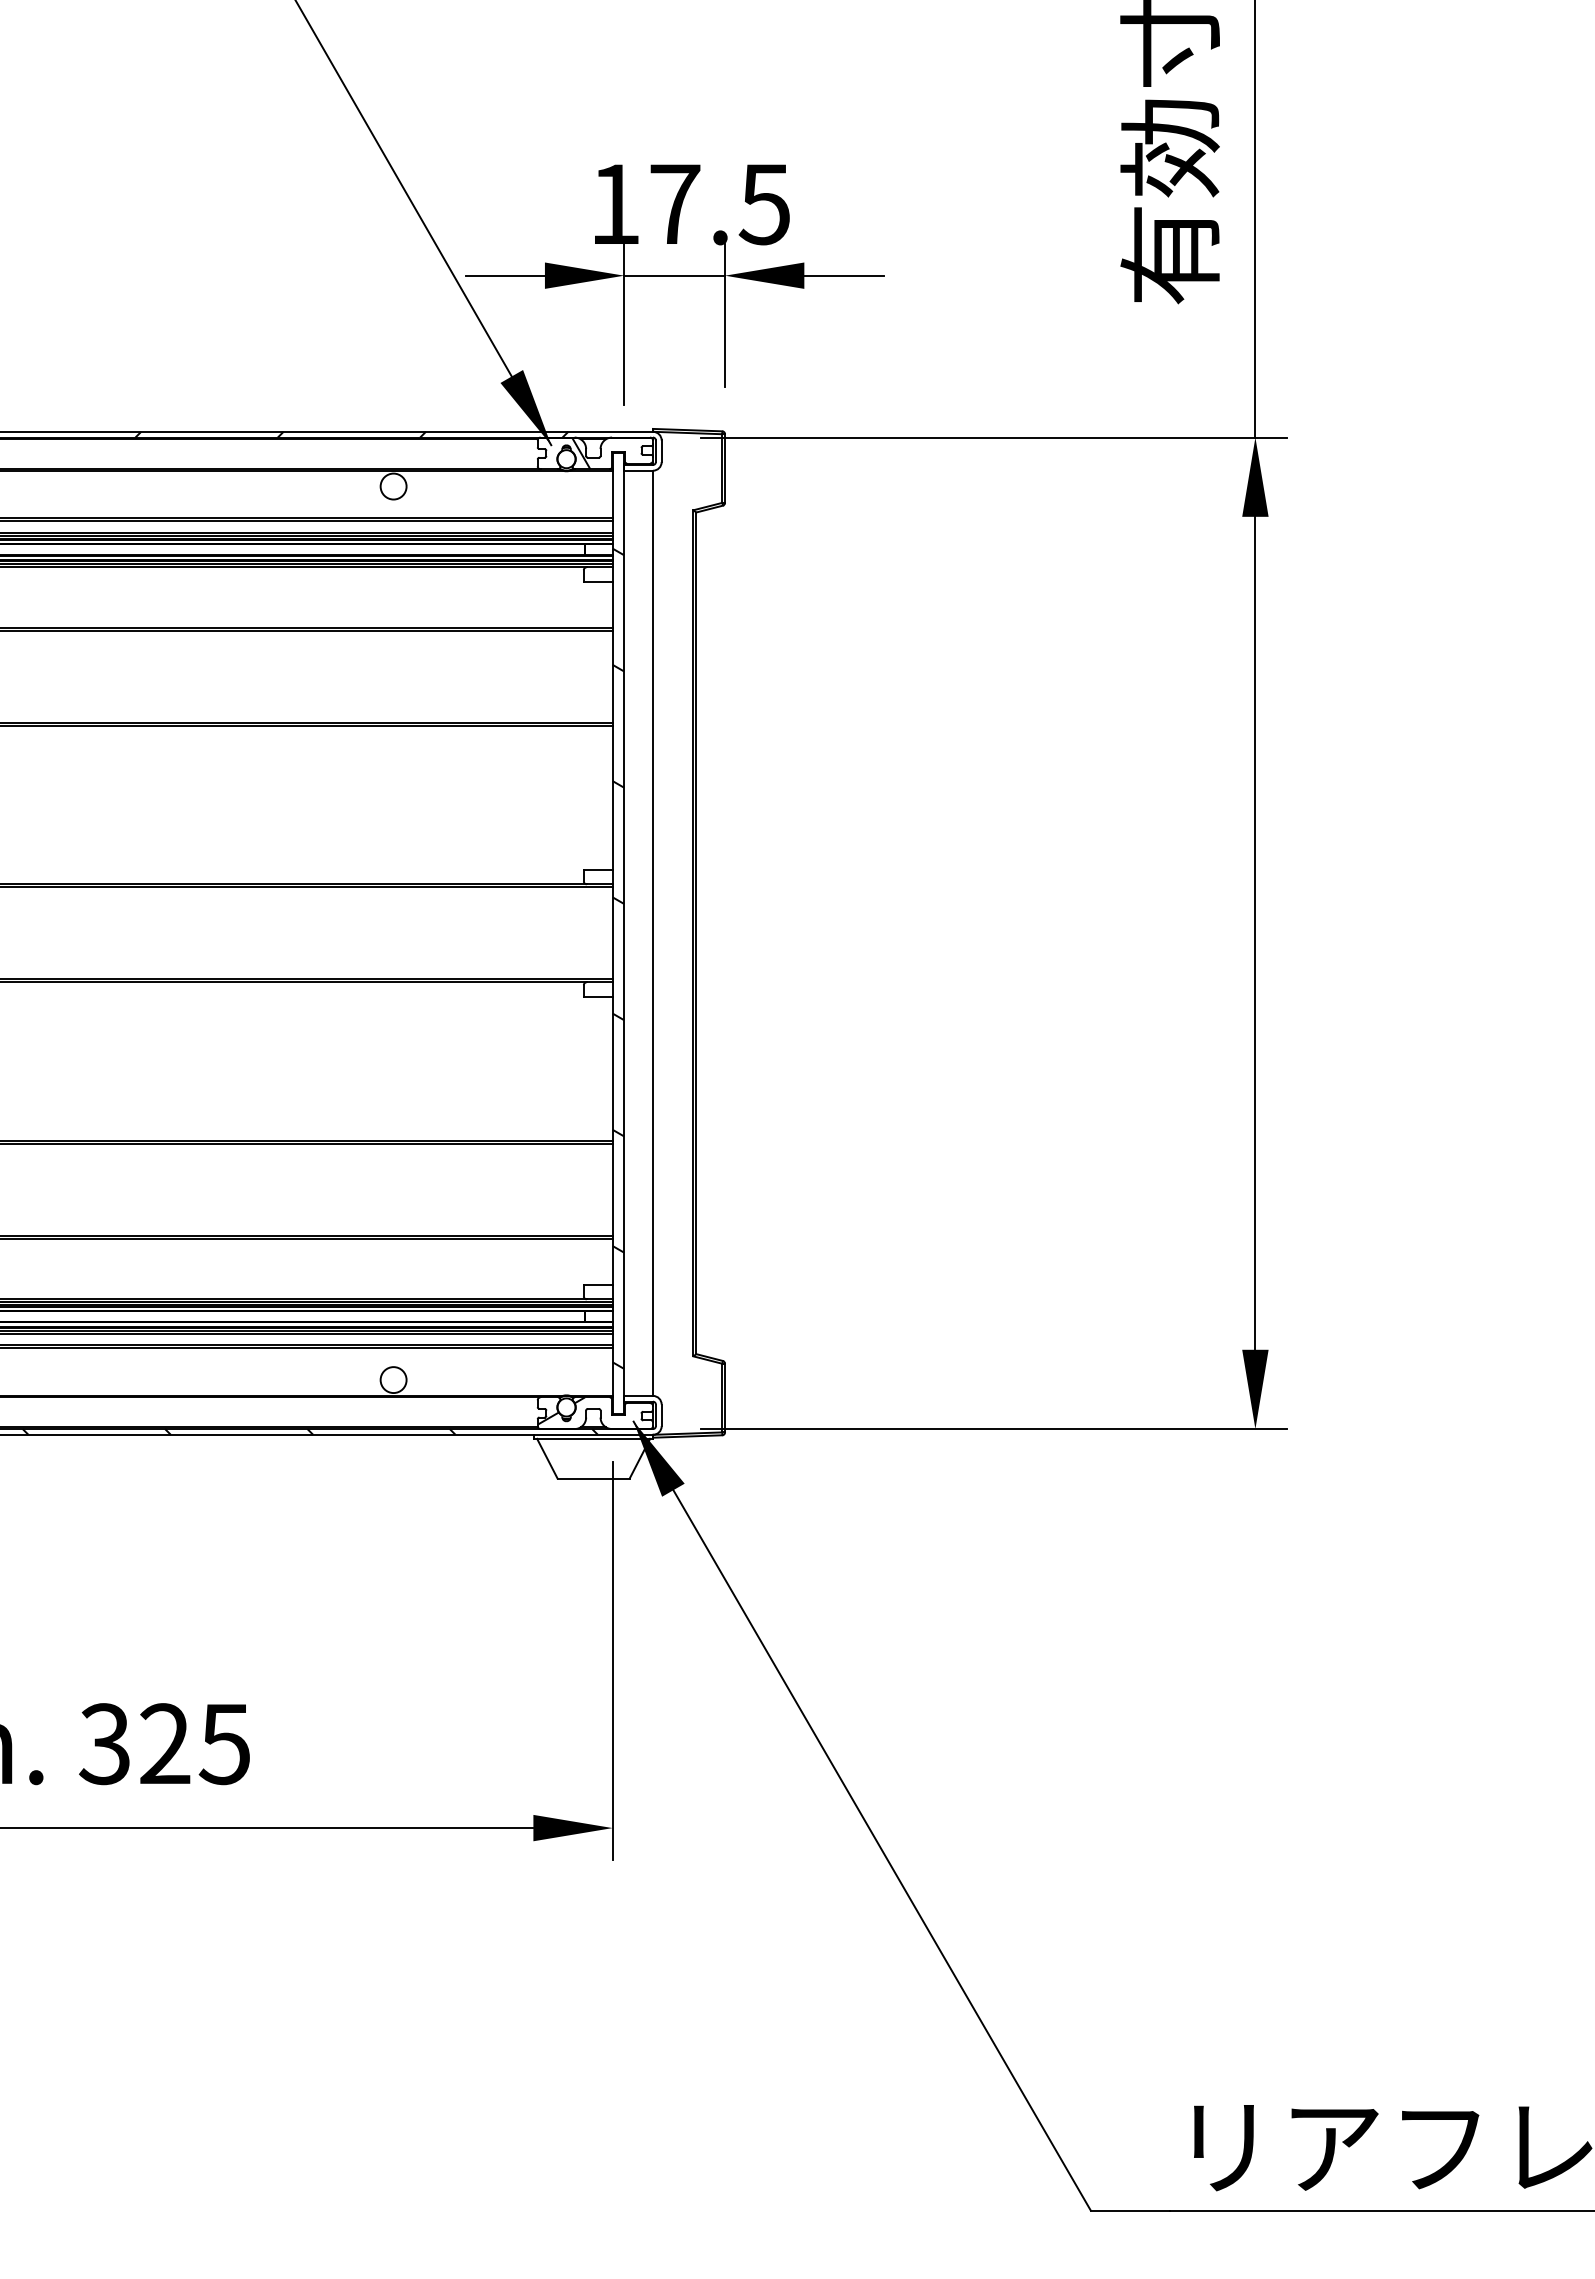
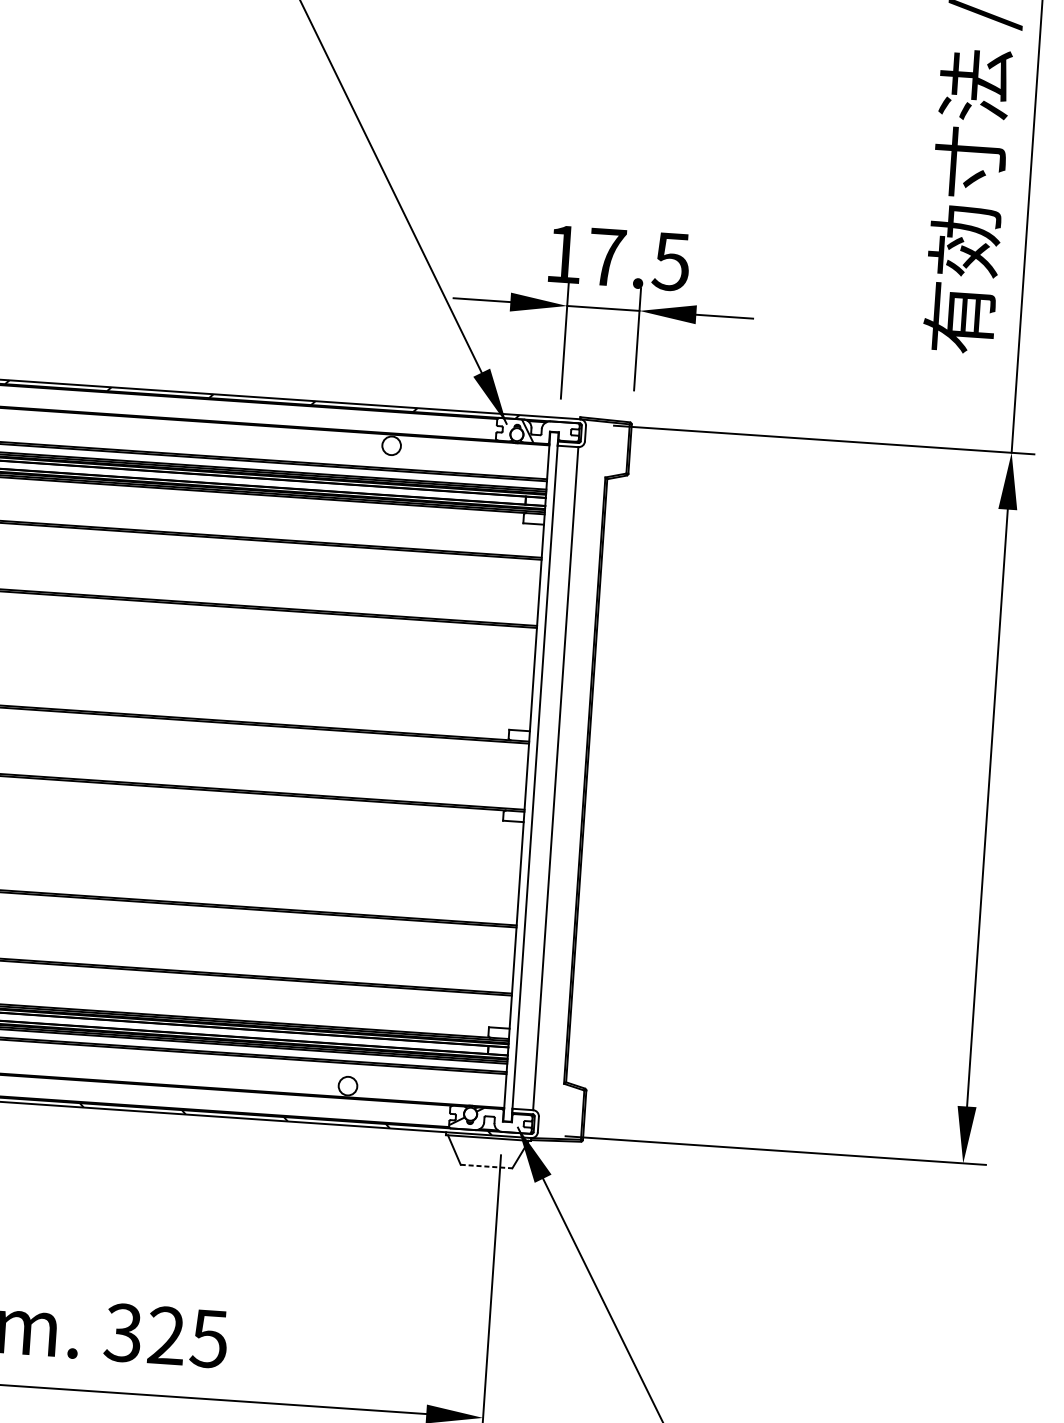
hatch: (618, 958) -> (529, 795), removed
line: (594, 1478) -> (487, 1166), solid -> dashed

